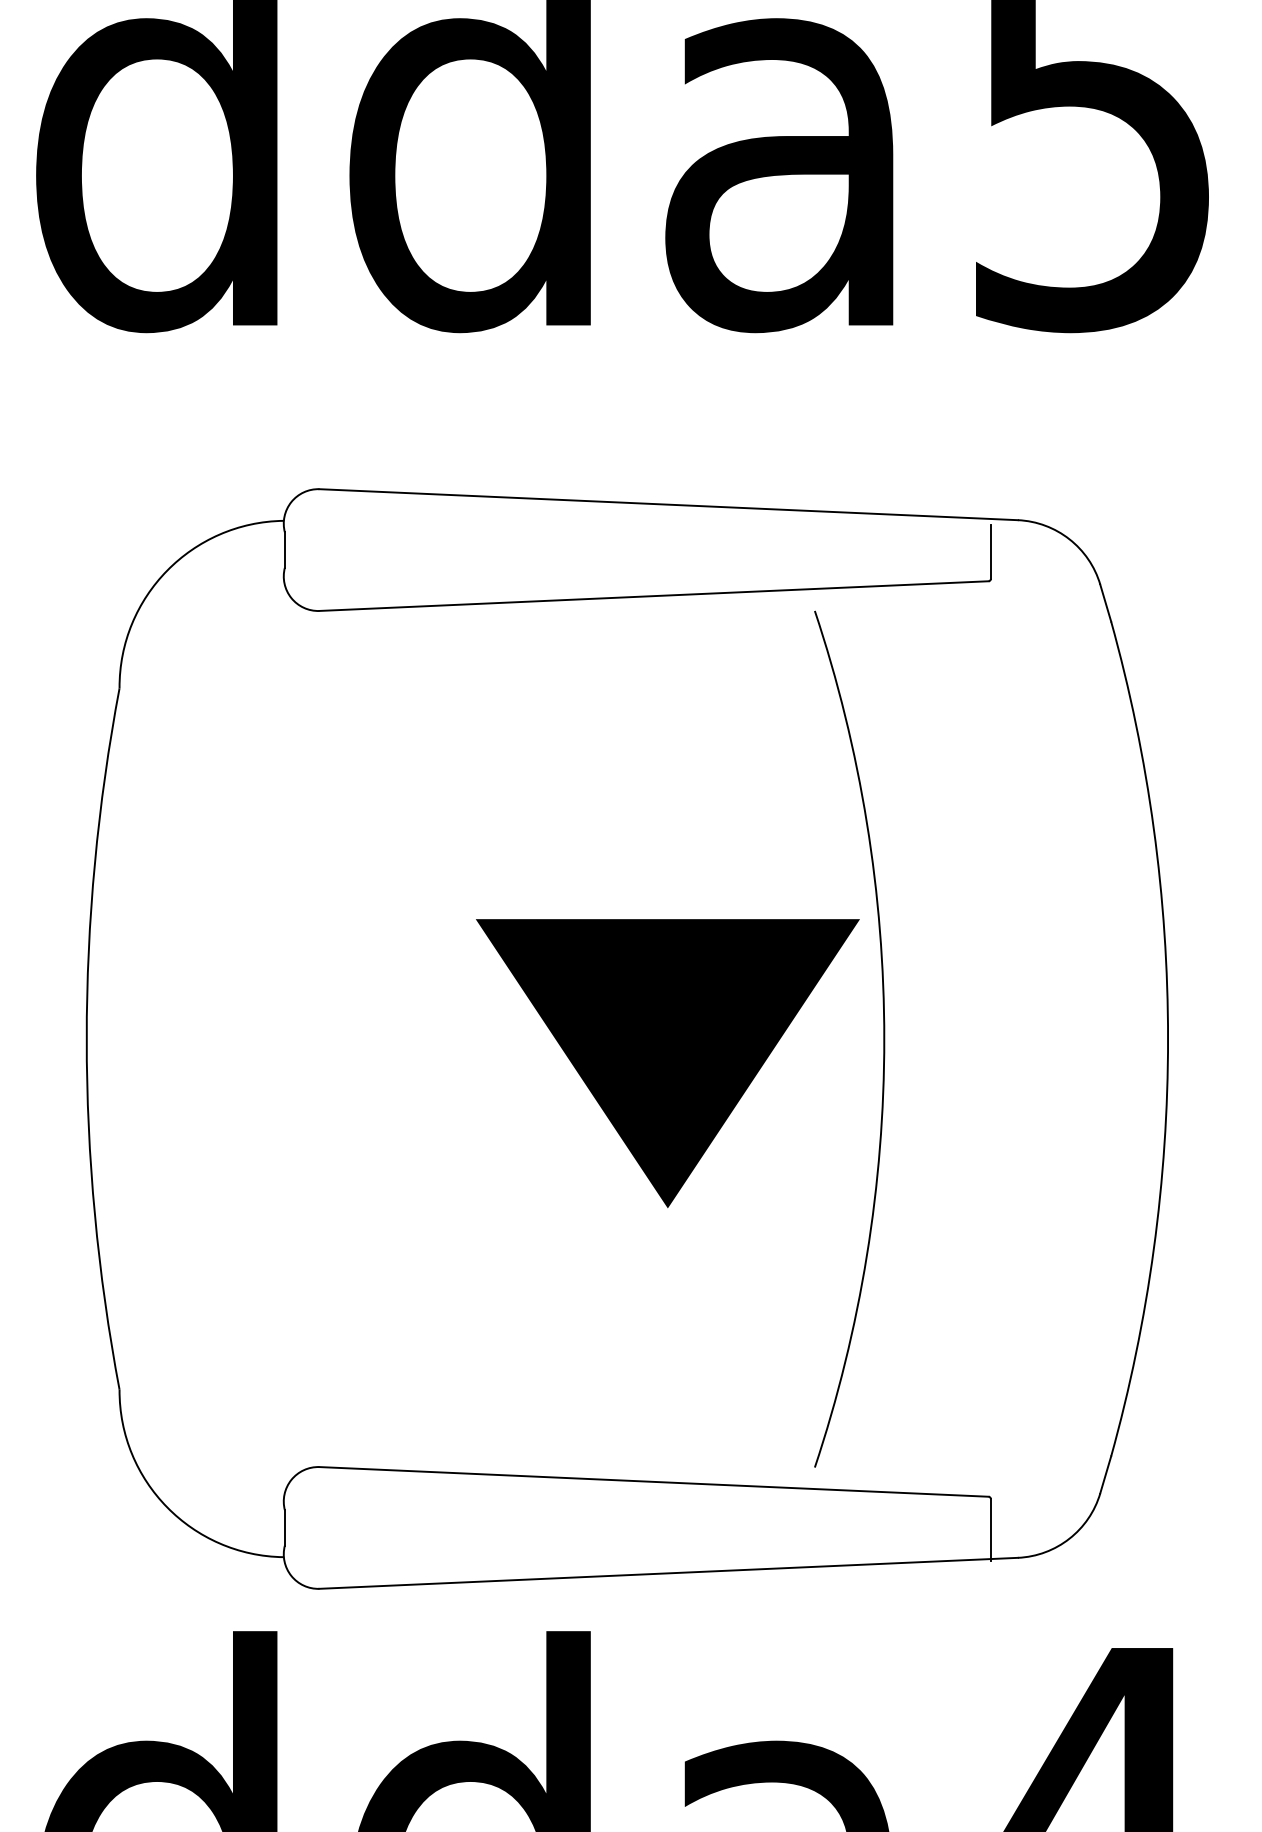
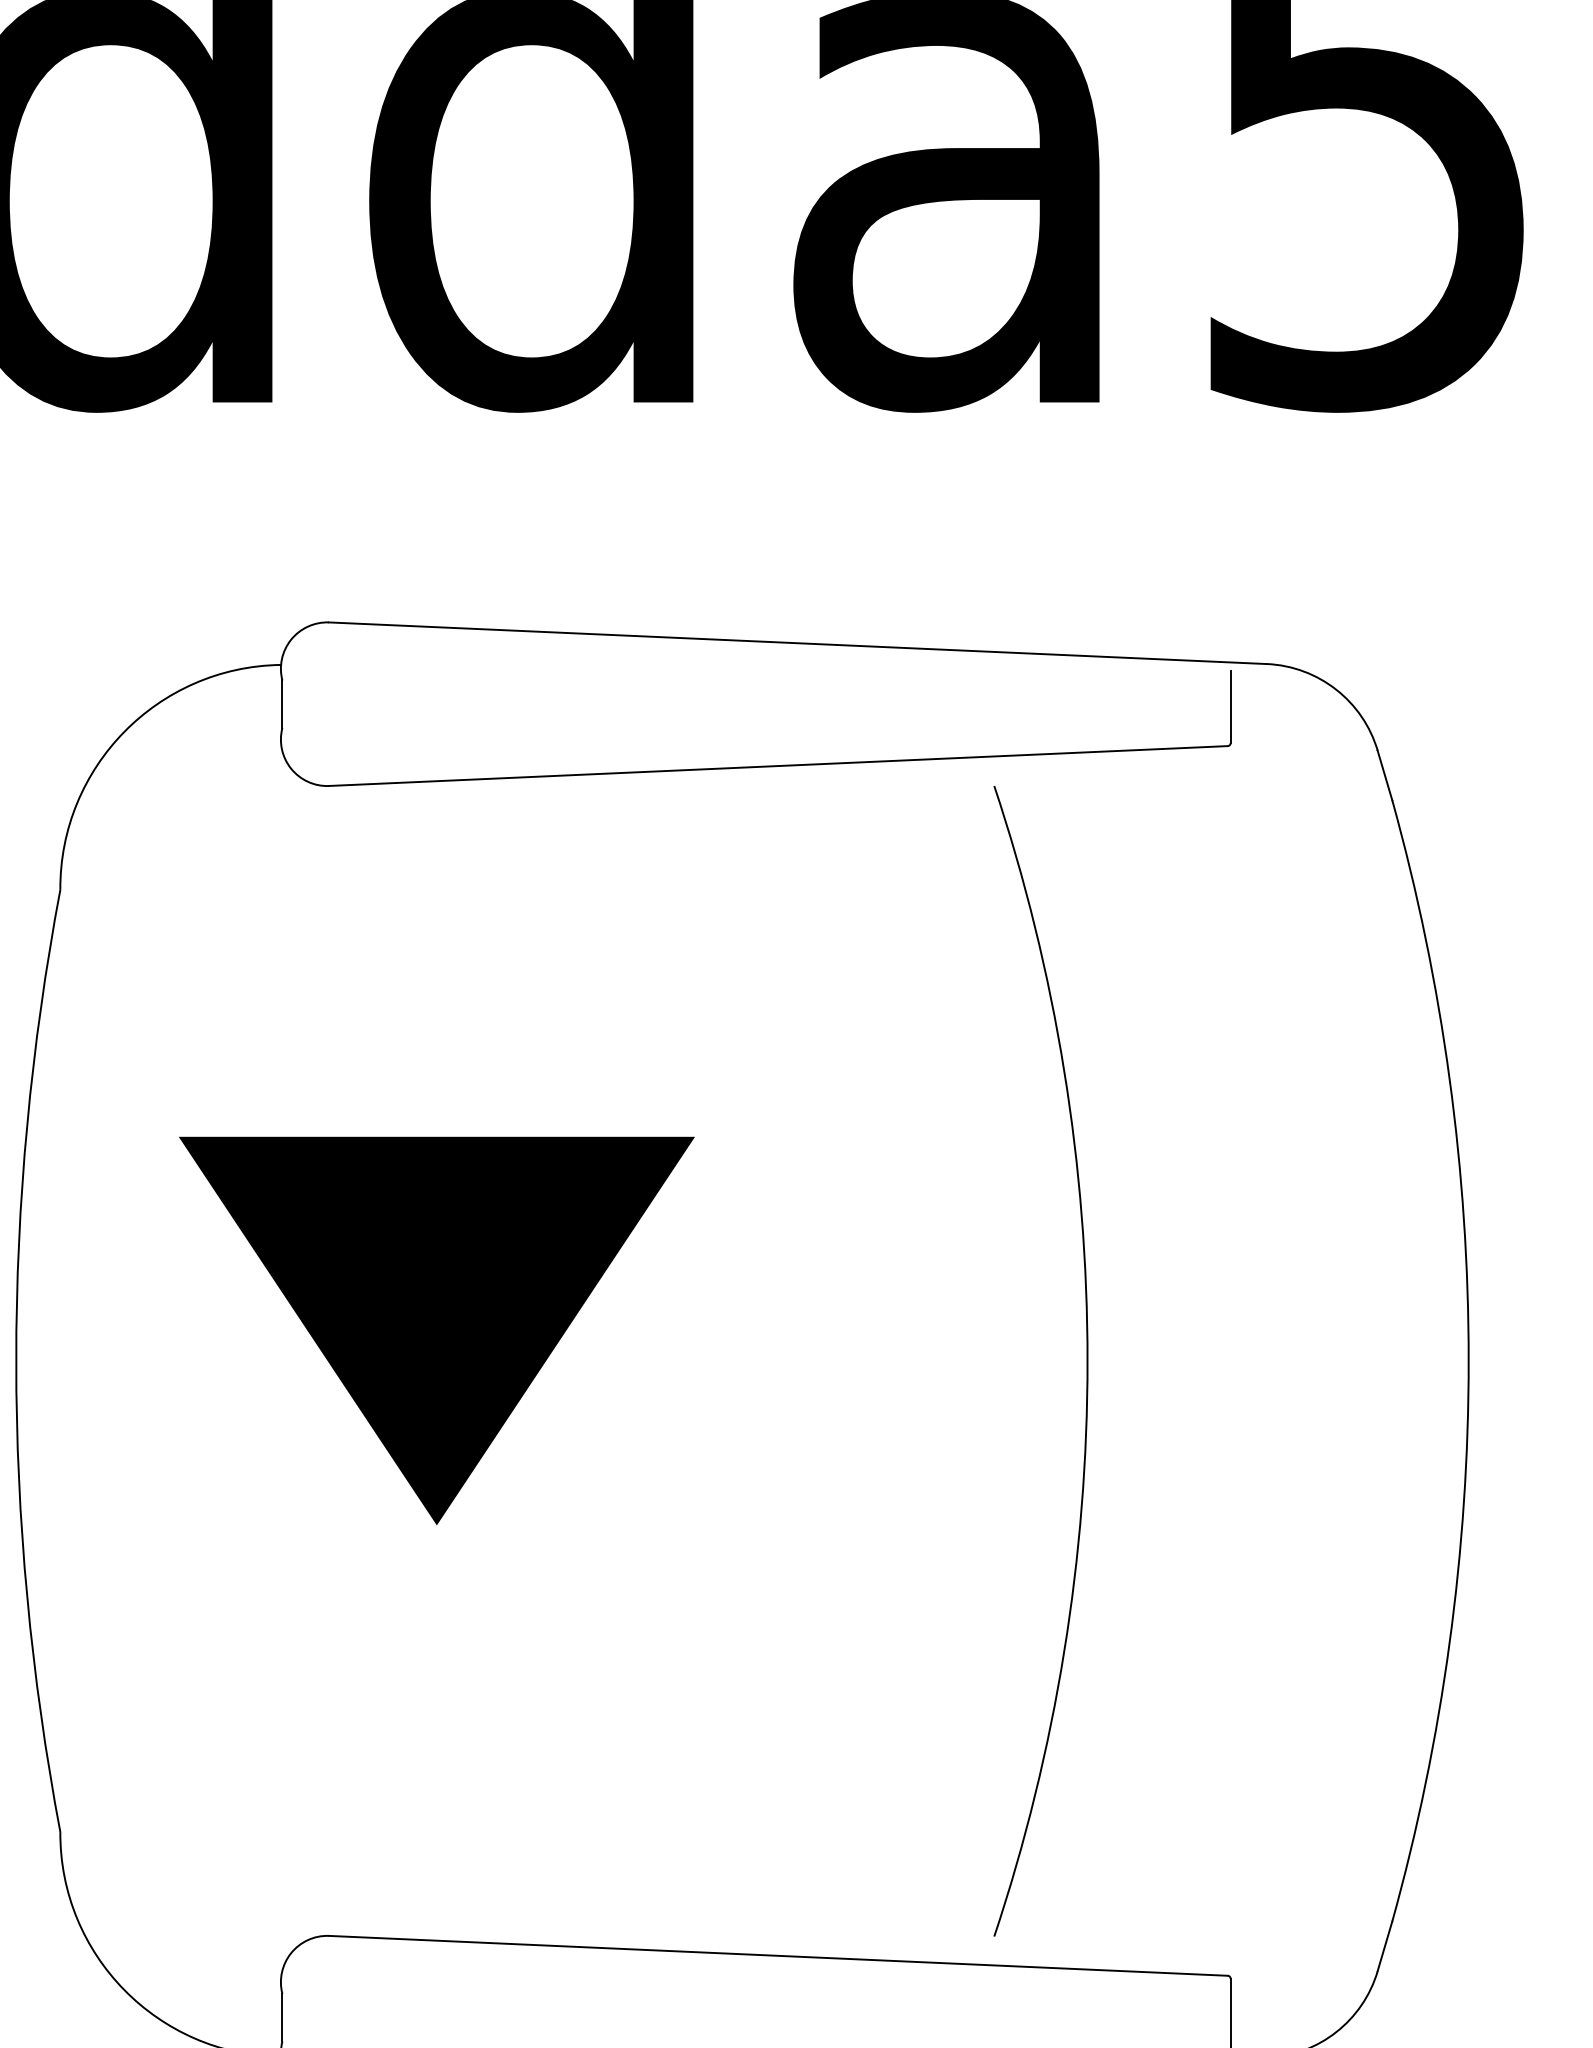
part: (667, 1063) -> (436, 1330), moved

